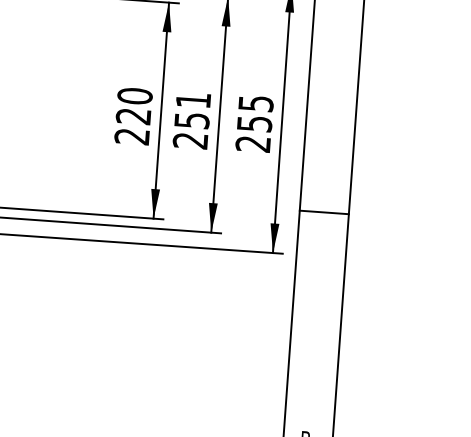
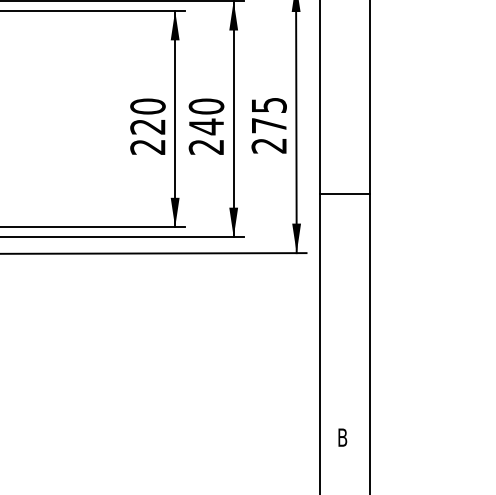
text: (192, 110) -> (206, 116), 251 -> 240
text: (254, 123) -> (269, 125), 255 -> 275
line: (323, 211) -> (344, 193), moved

